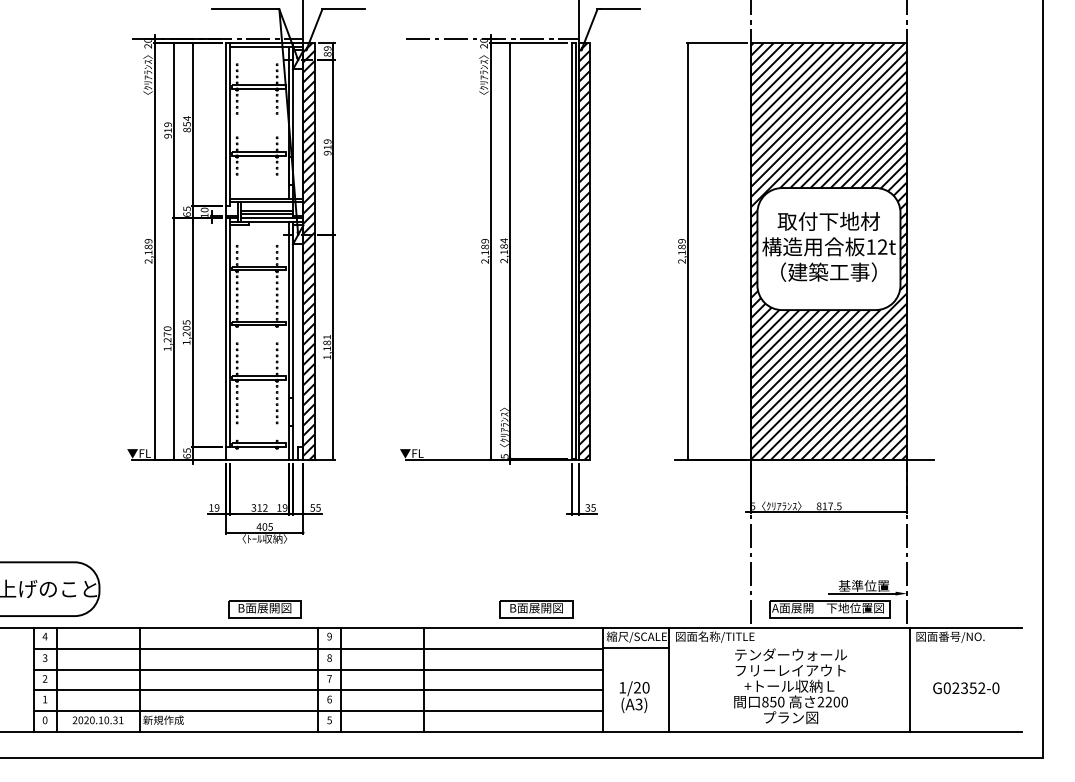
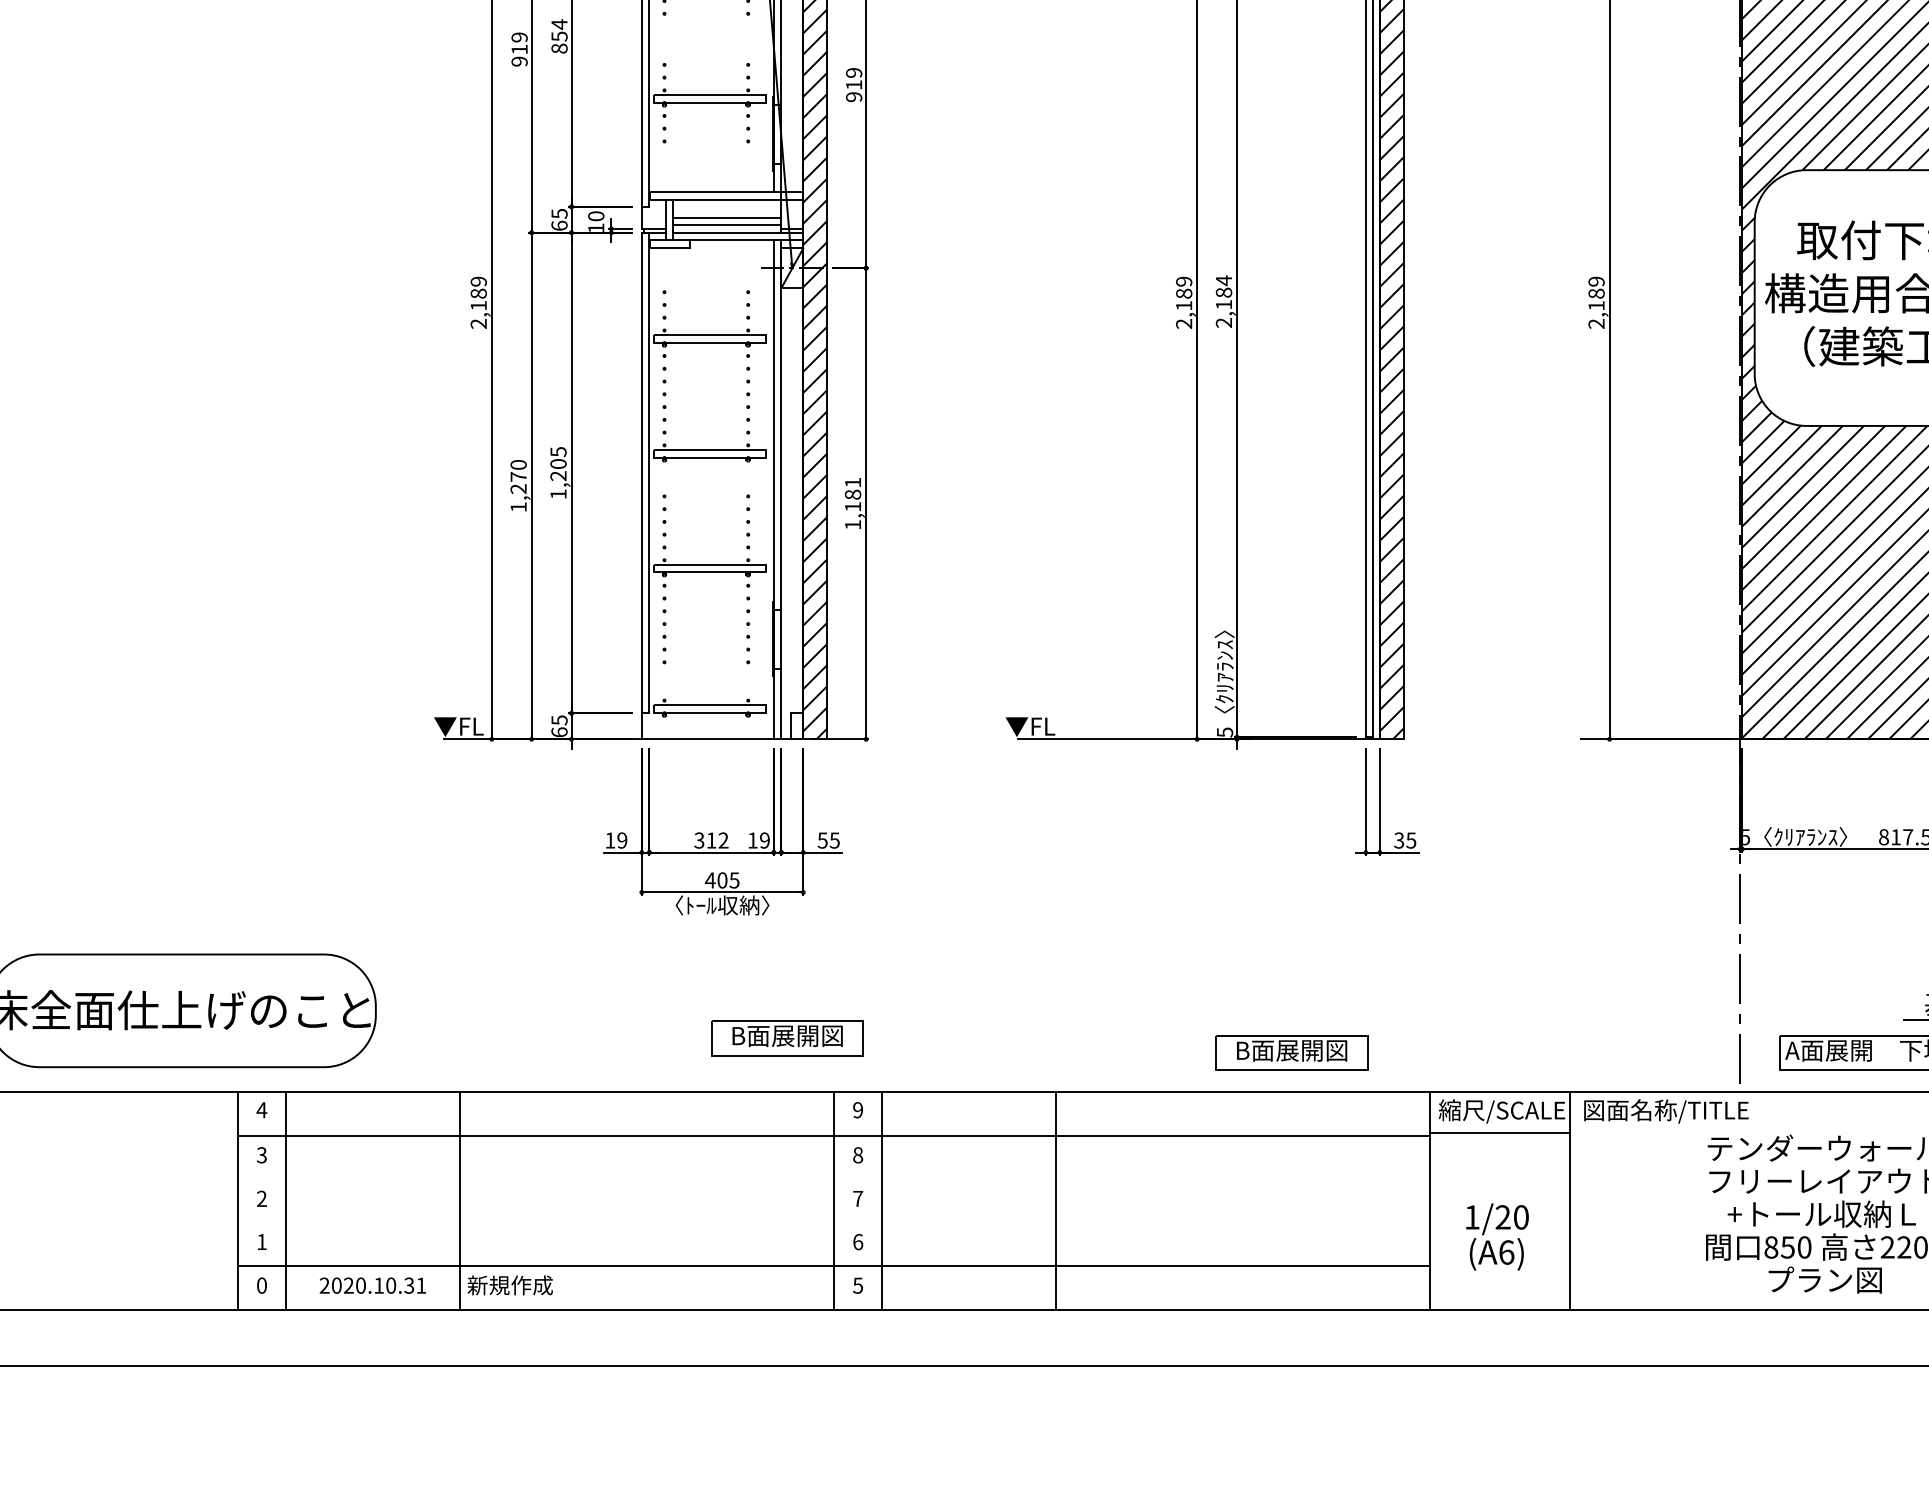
part: (264, 609) -> (786, 1038), moved
line: (317, 669) -> (832, 1179), removed
line: (317, 690) -> (832, 1223), removed
text: (638, 704) -> (1505, 1252), (A3) -> (A6)

